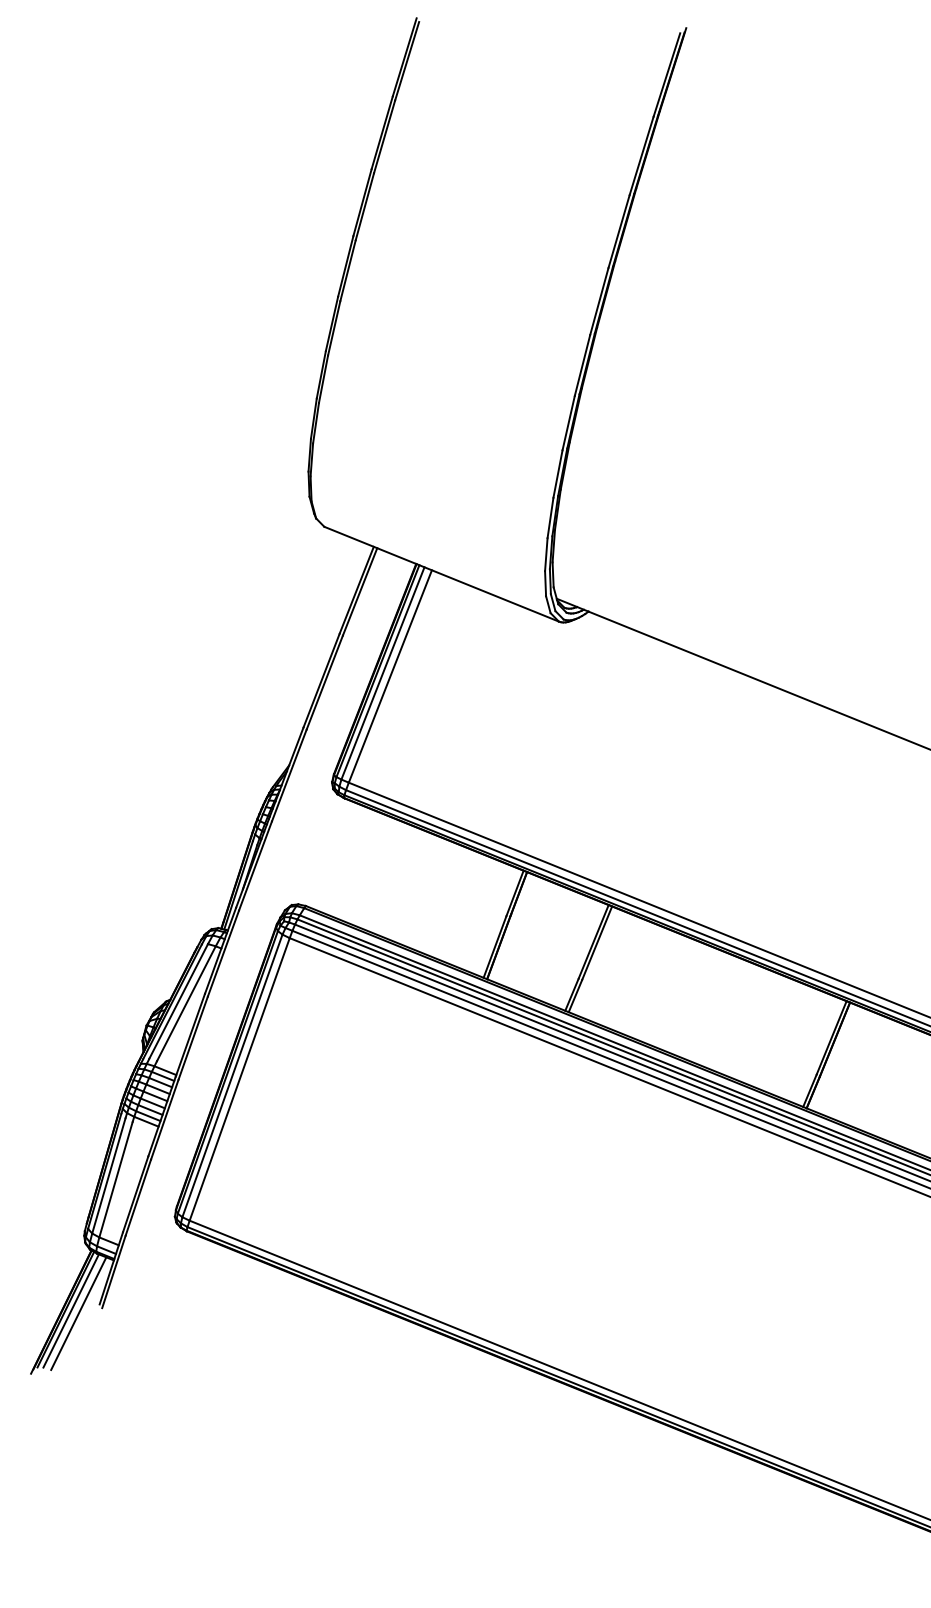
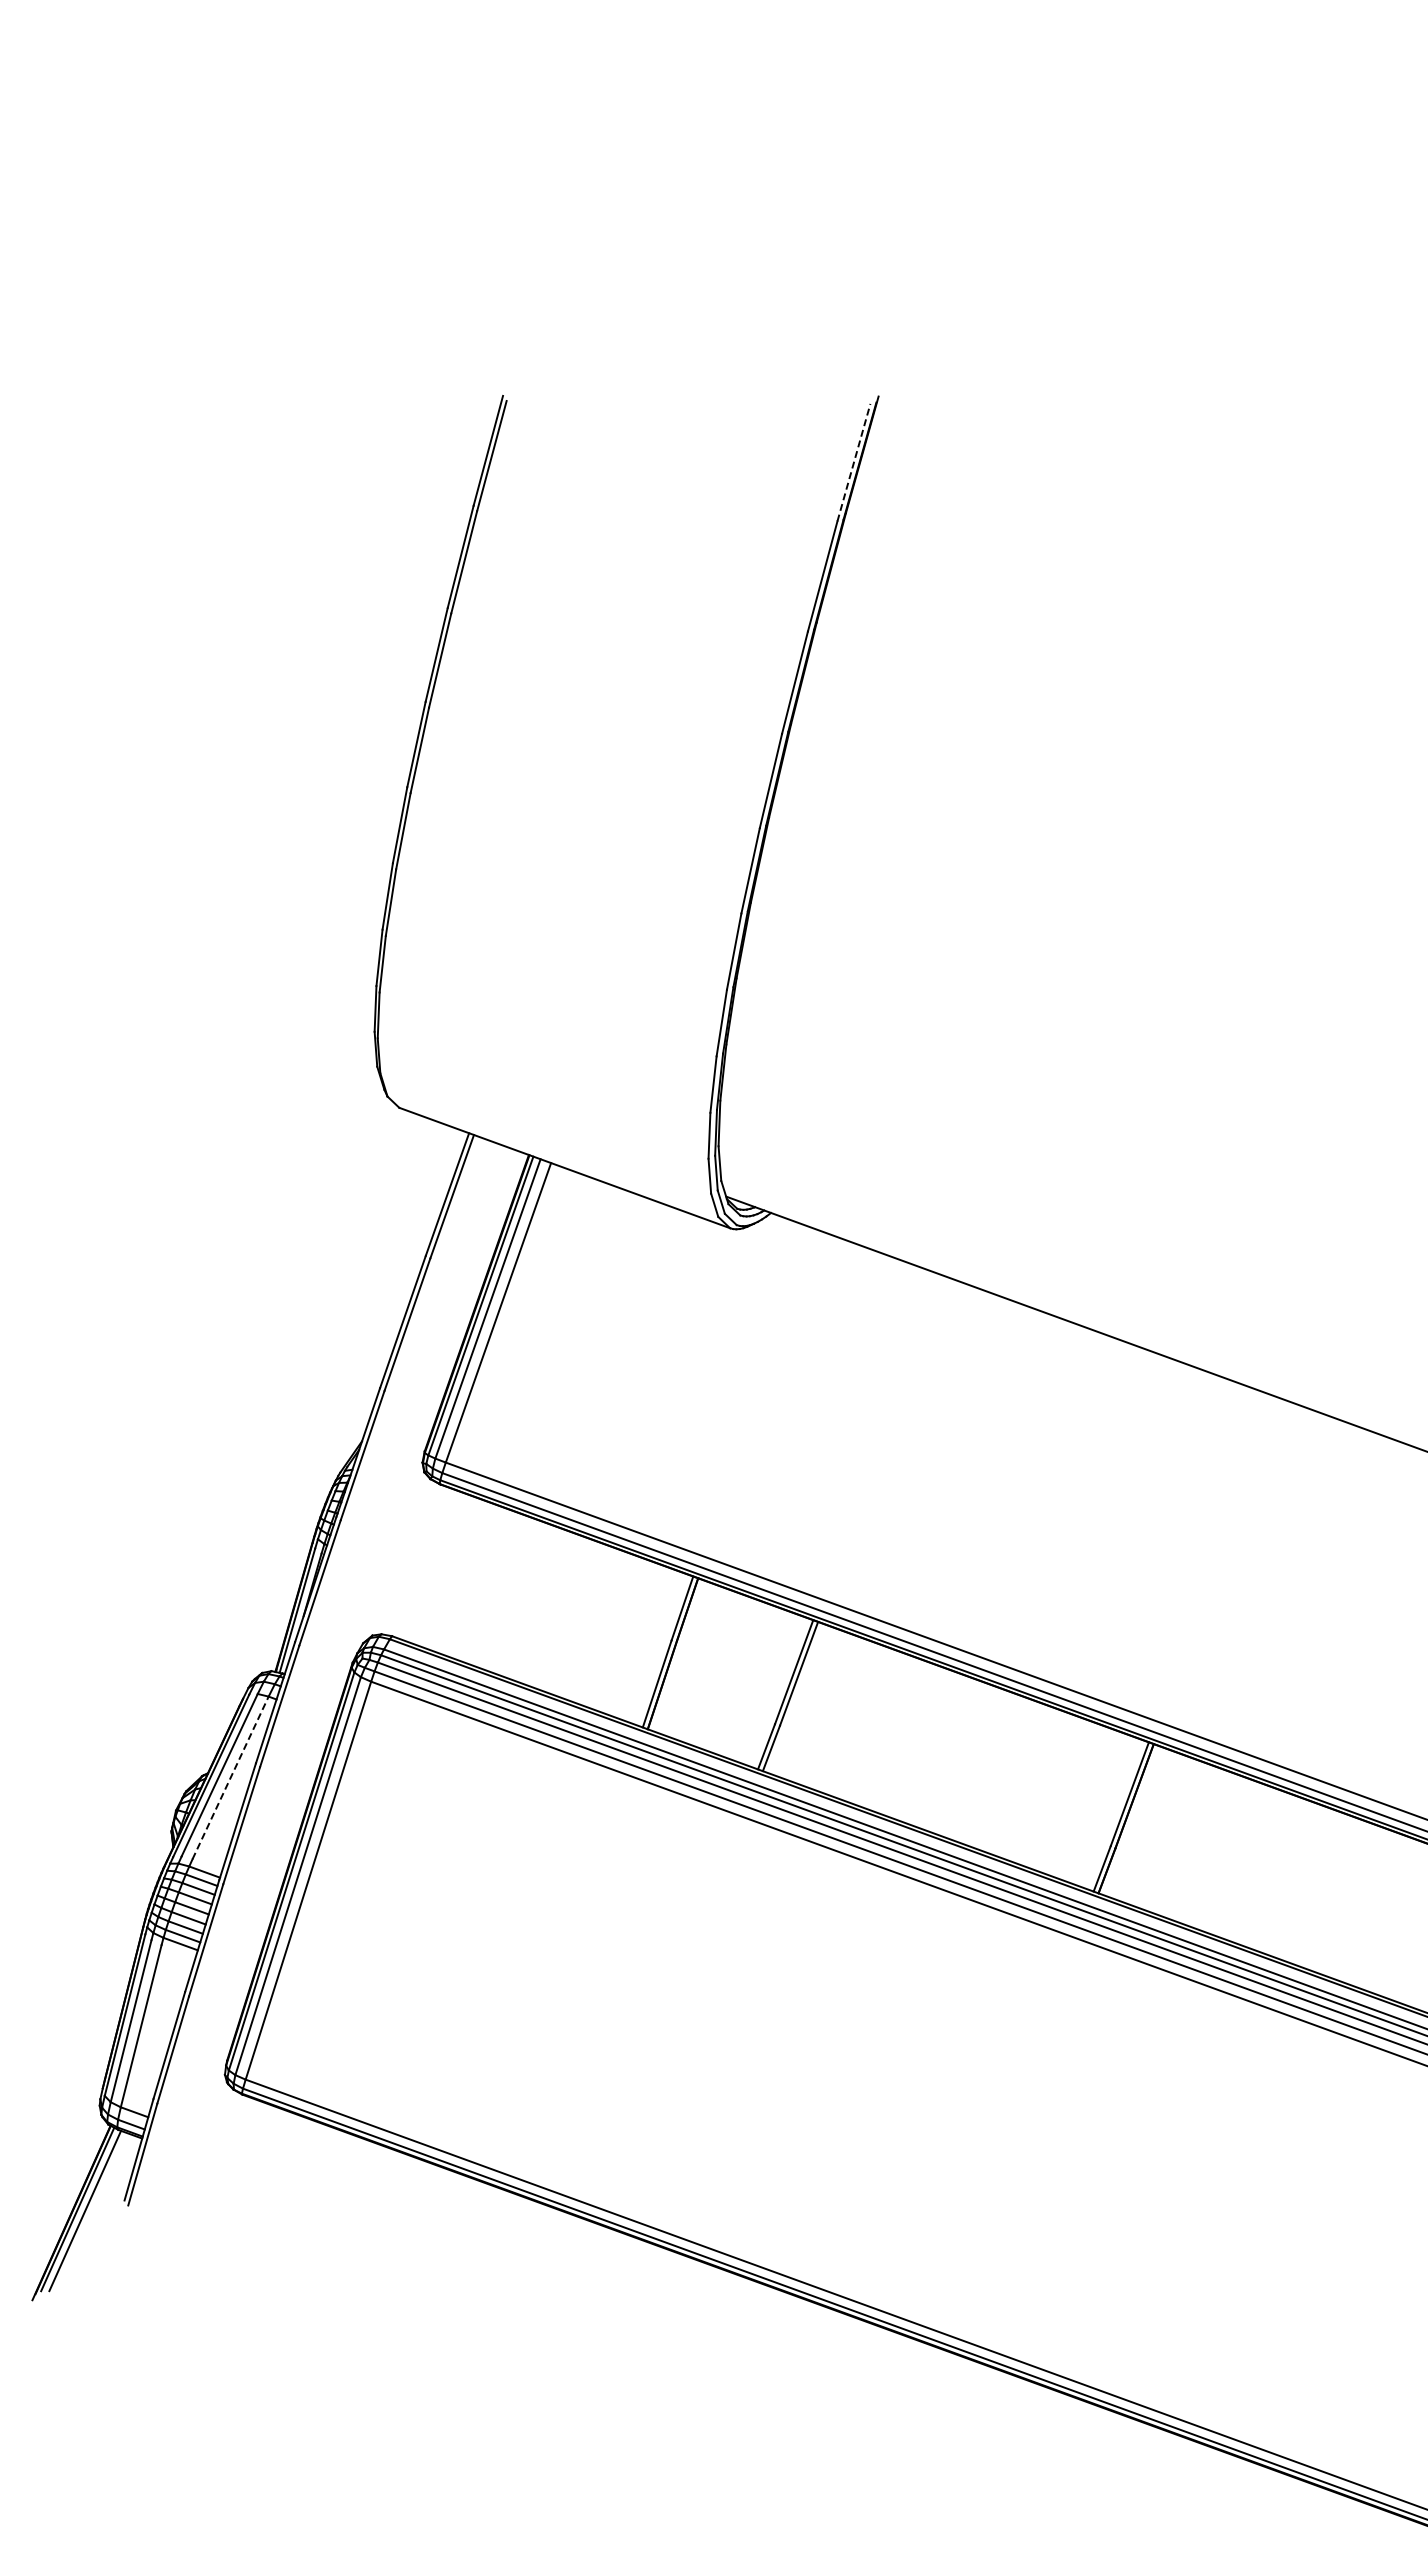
line: (666, 74) -> (853, 462), solid -> dashed
line: (186, 1003) -> (230, 1777), solid -> dashed
line: (78, 1313) -> (95, 2214), removed

